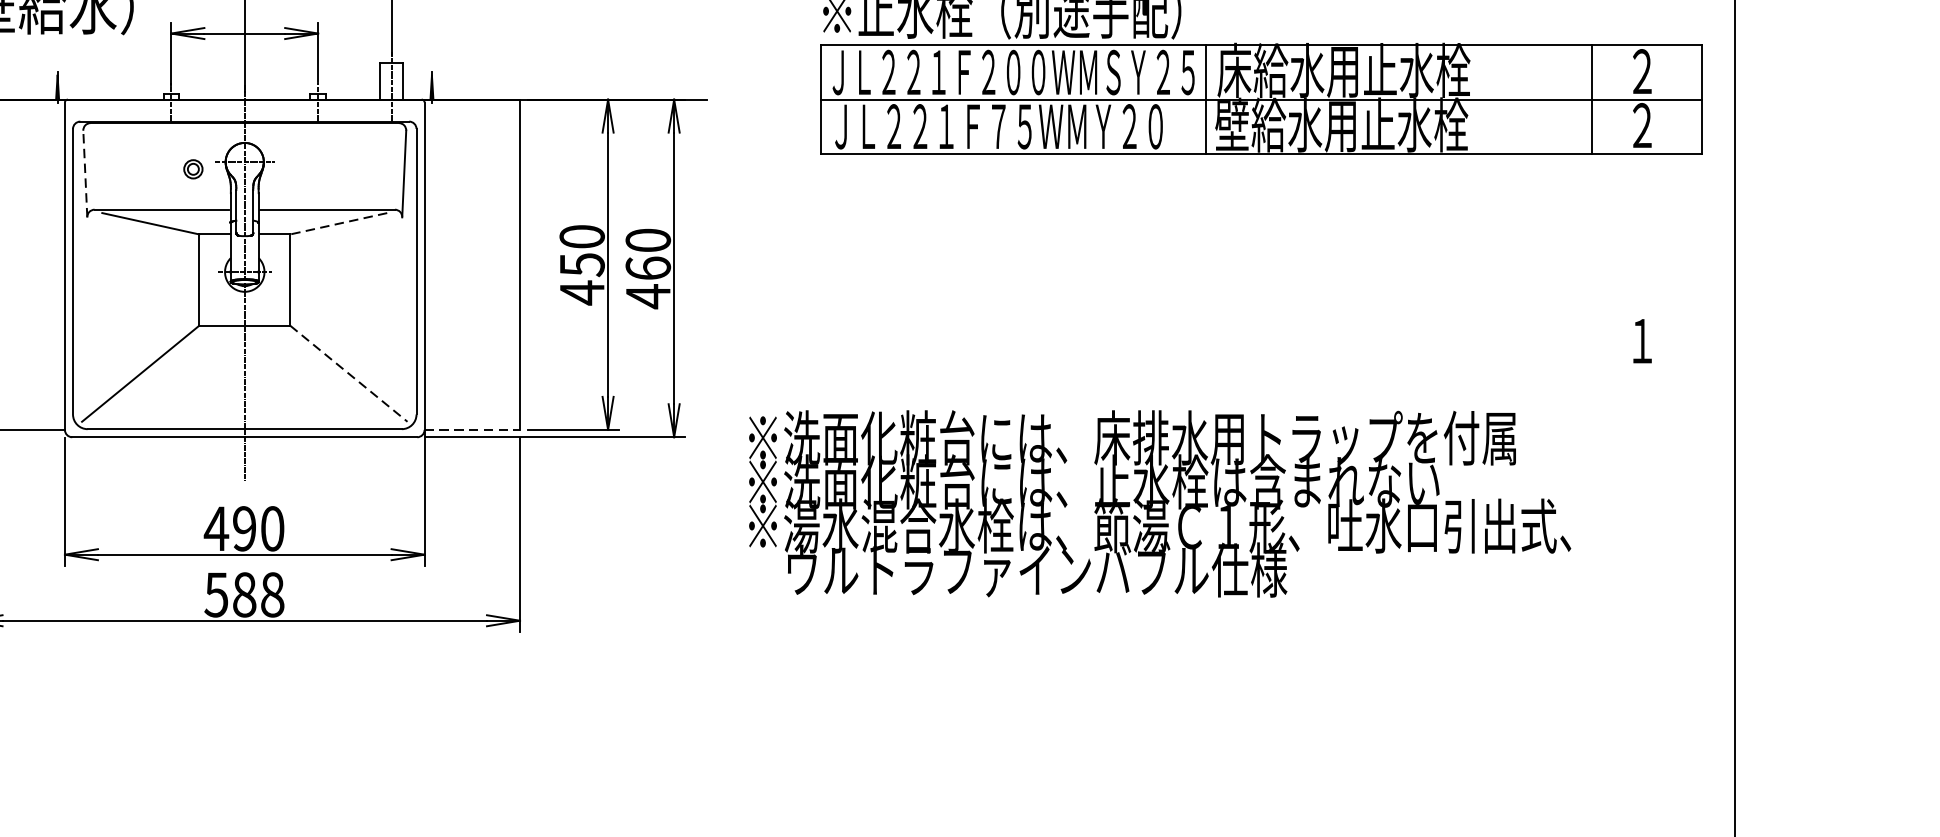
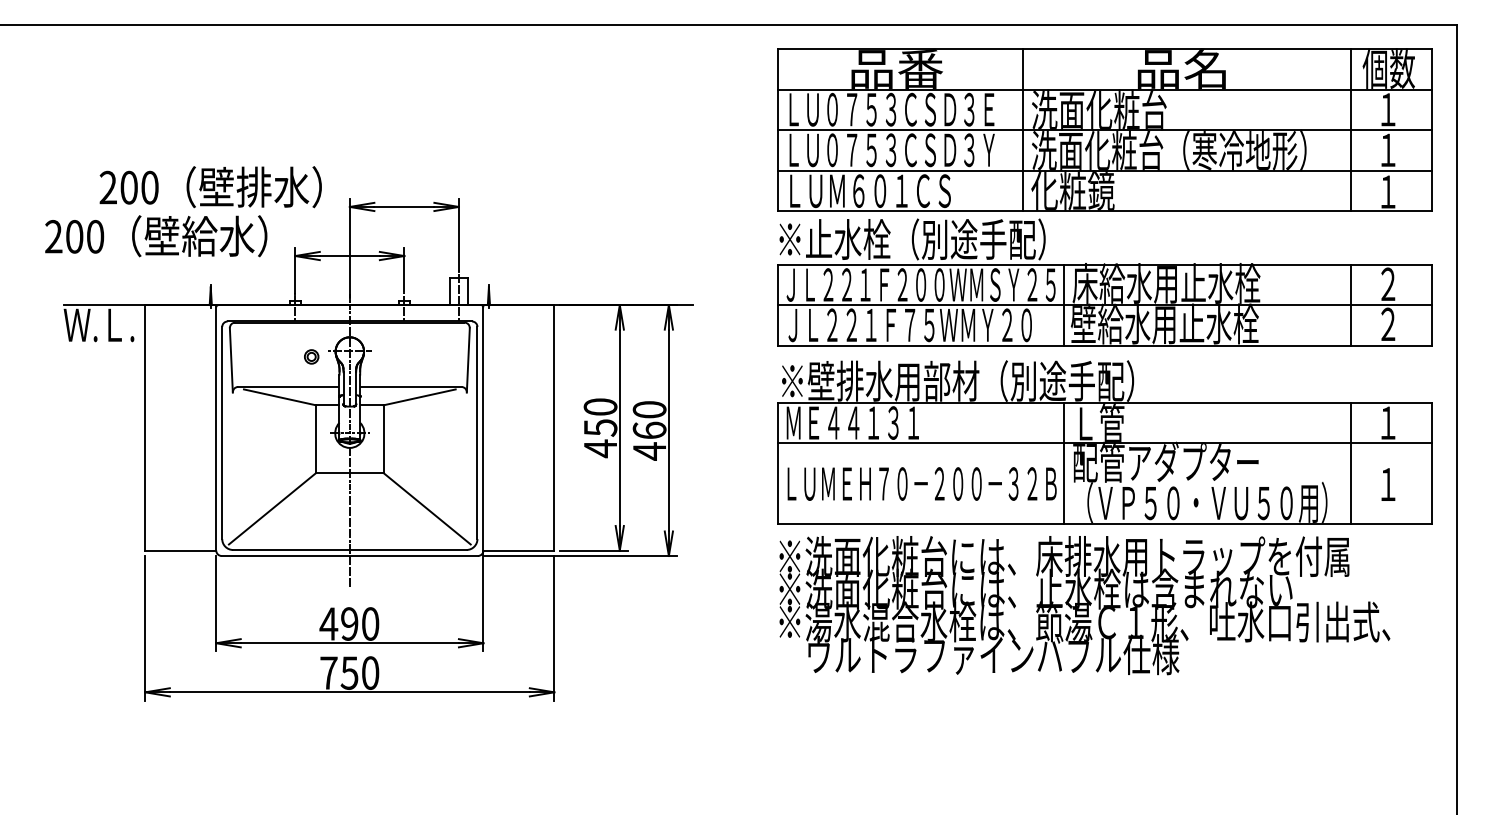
line: (85, 172) -> (231, 359), dashed -> solid
line: (338, 223) -> (419, 397), dashed -> solid
part: (1260, 284) -> (1104, 442), added
line: (349, 374) -> (427, 509), dashed -> solid
line: (473, 429) -> (519, 550), dashed -> solid
text: (1159, 503) -> (1084, 605), moved
text: (244, 594) -> (349, 672), 588 -> 750

